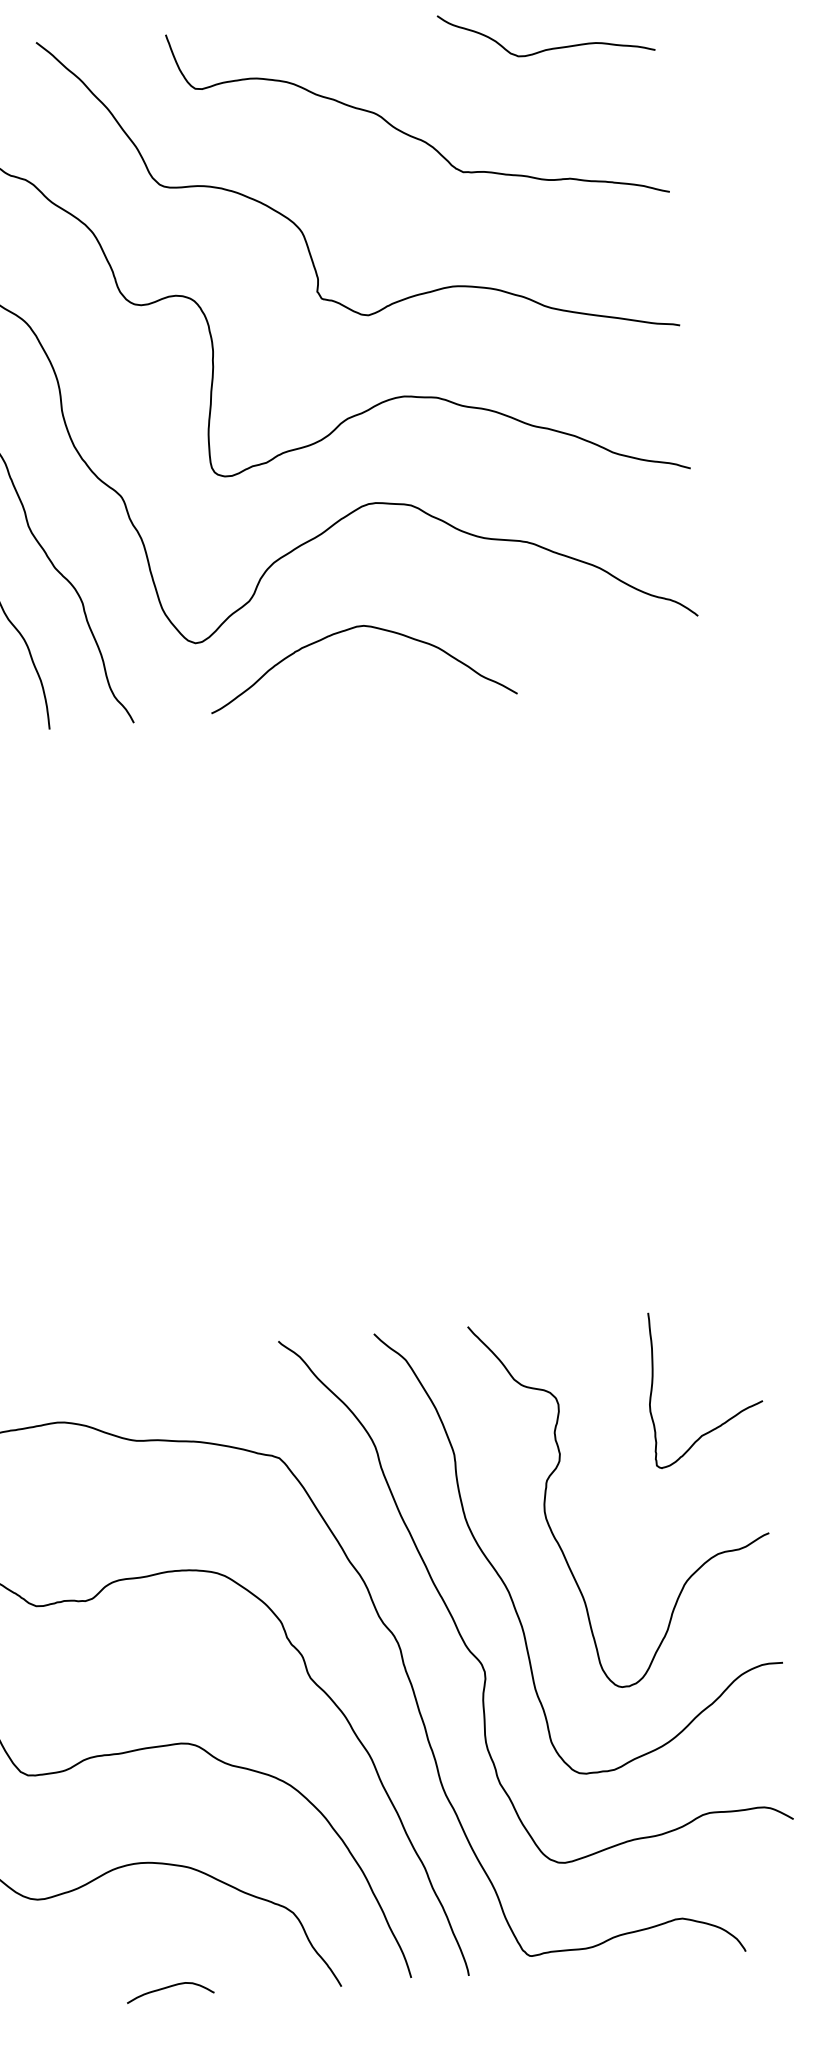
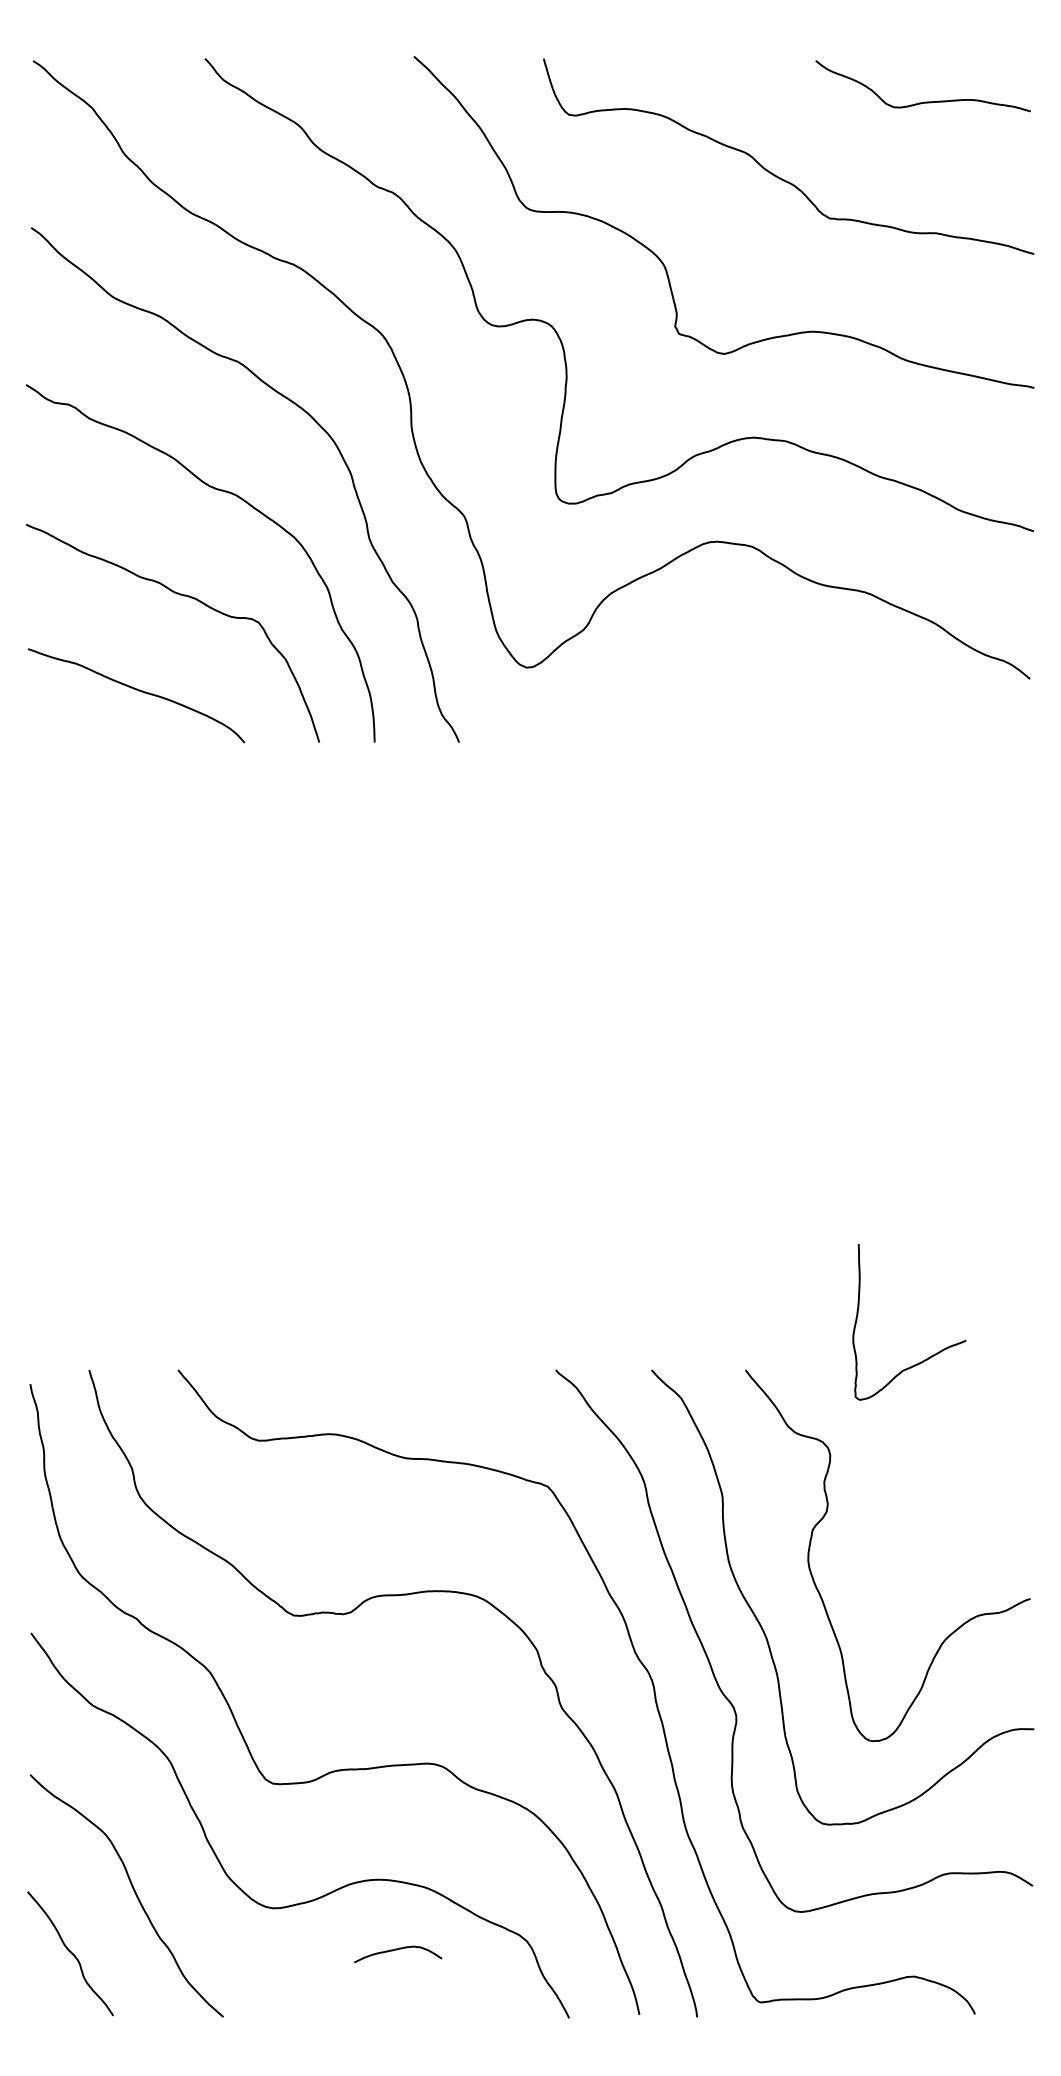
curve: (349, 630) -> (681, 666), removed
curve: (727, 1419) -> (929, 1356), moved
curve: (169, 1988) -> (397, 1950), moved

